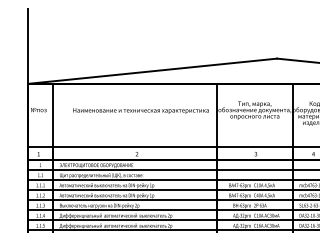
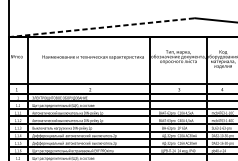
line: (153, 71) -> (102, 27), solid -> dashed

